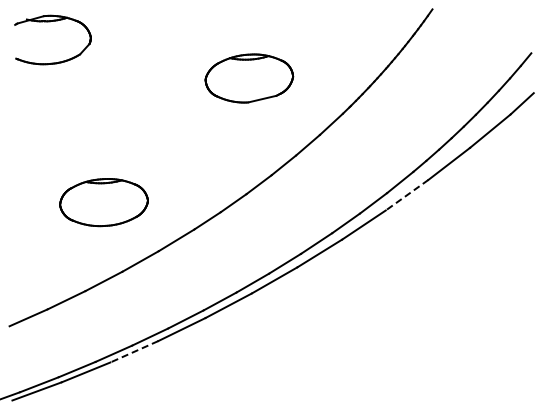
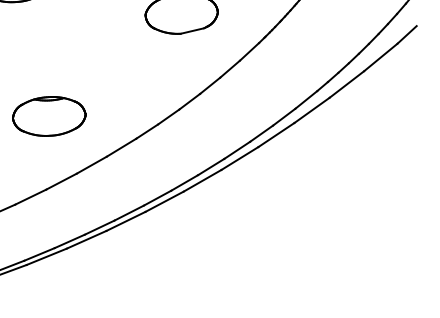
line: (406, 195) -> (311, 110), dashed -> solid
part: (103, 202) -> (48, 116), moved
line: (133, 351) -> (86, 239), dashed -> solid

